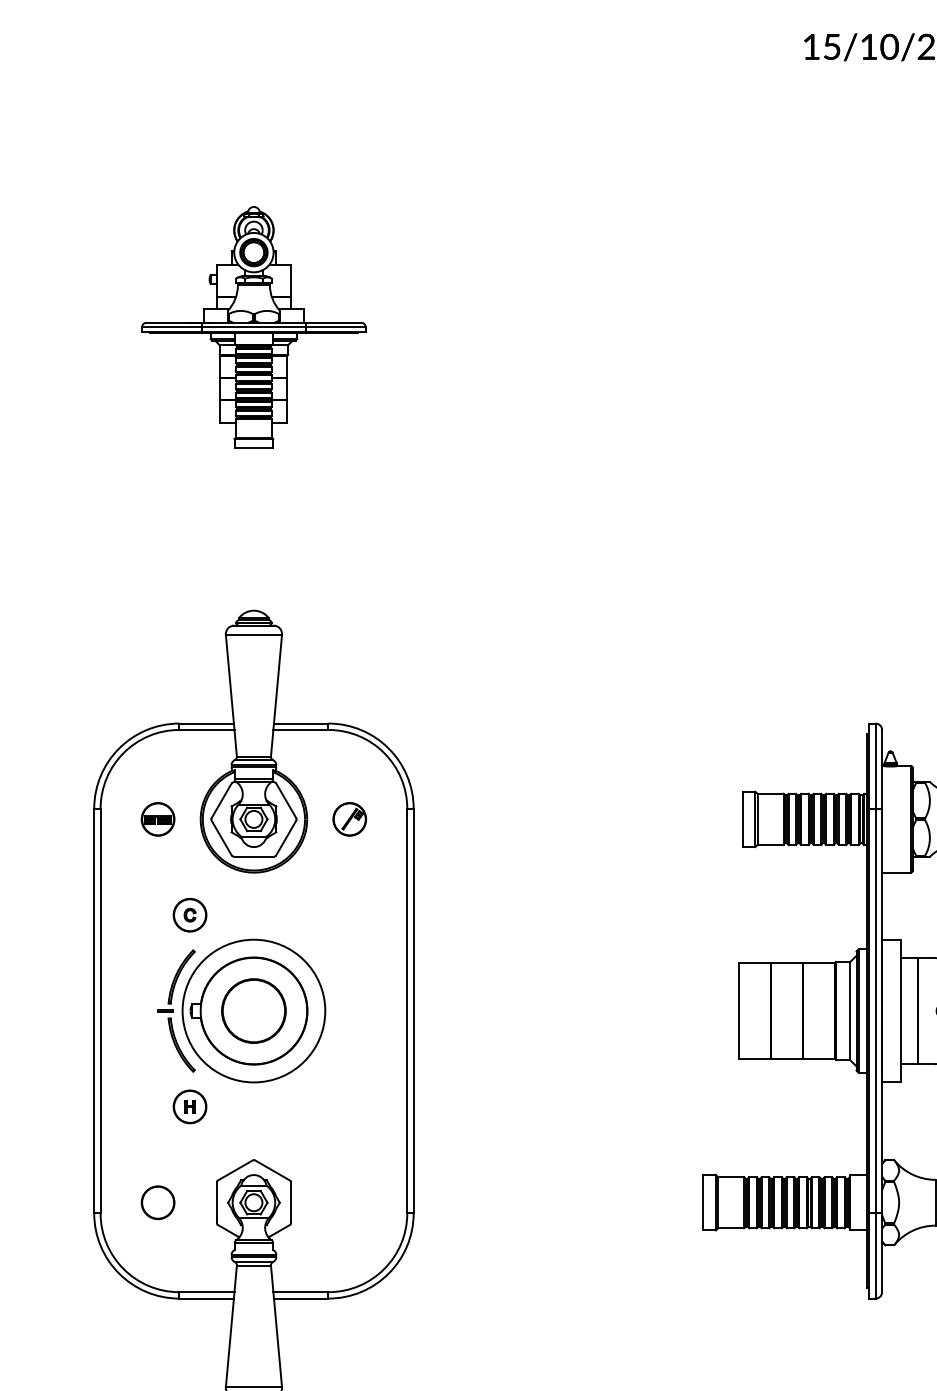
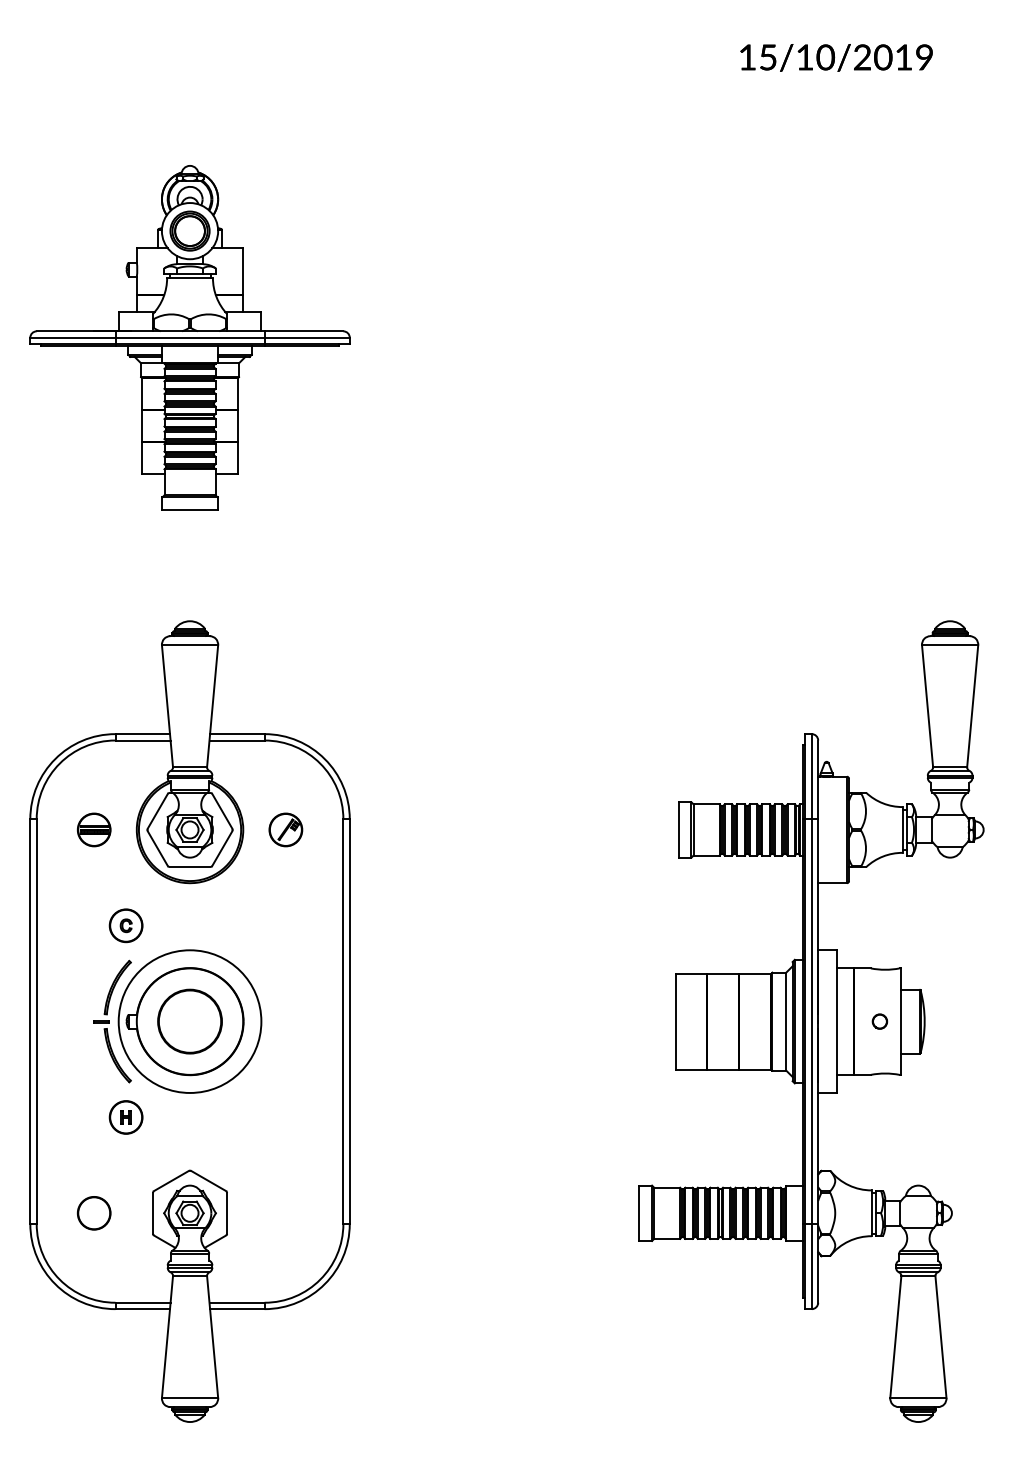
part: (253, 326) -> (189, 337), size x1.43

